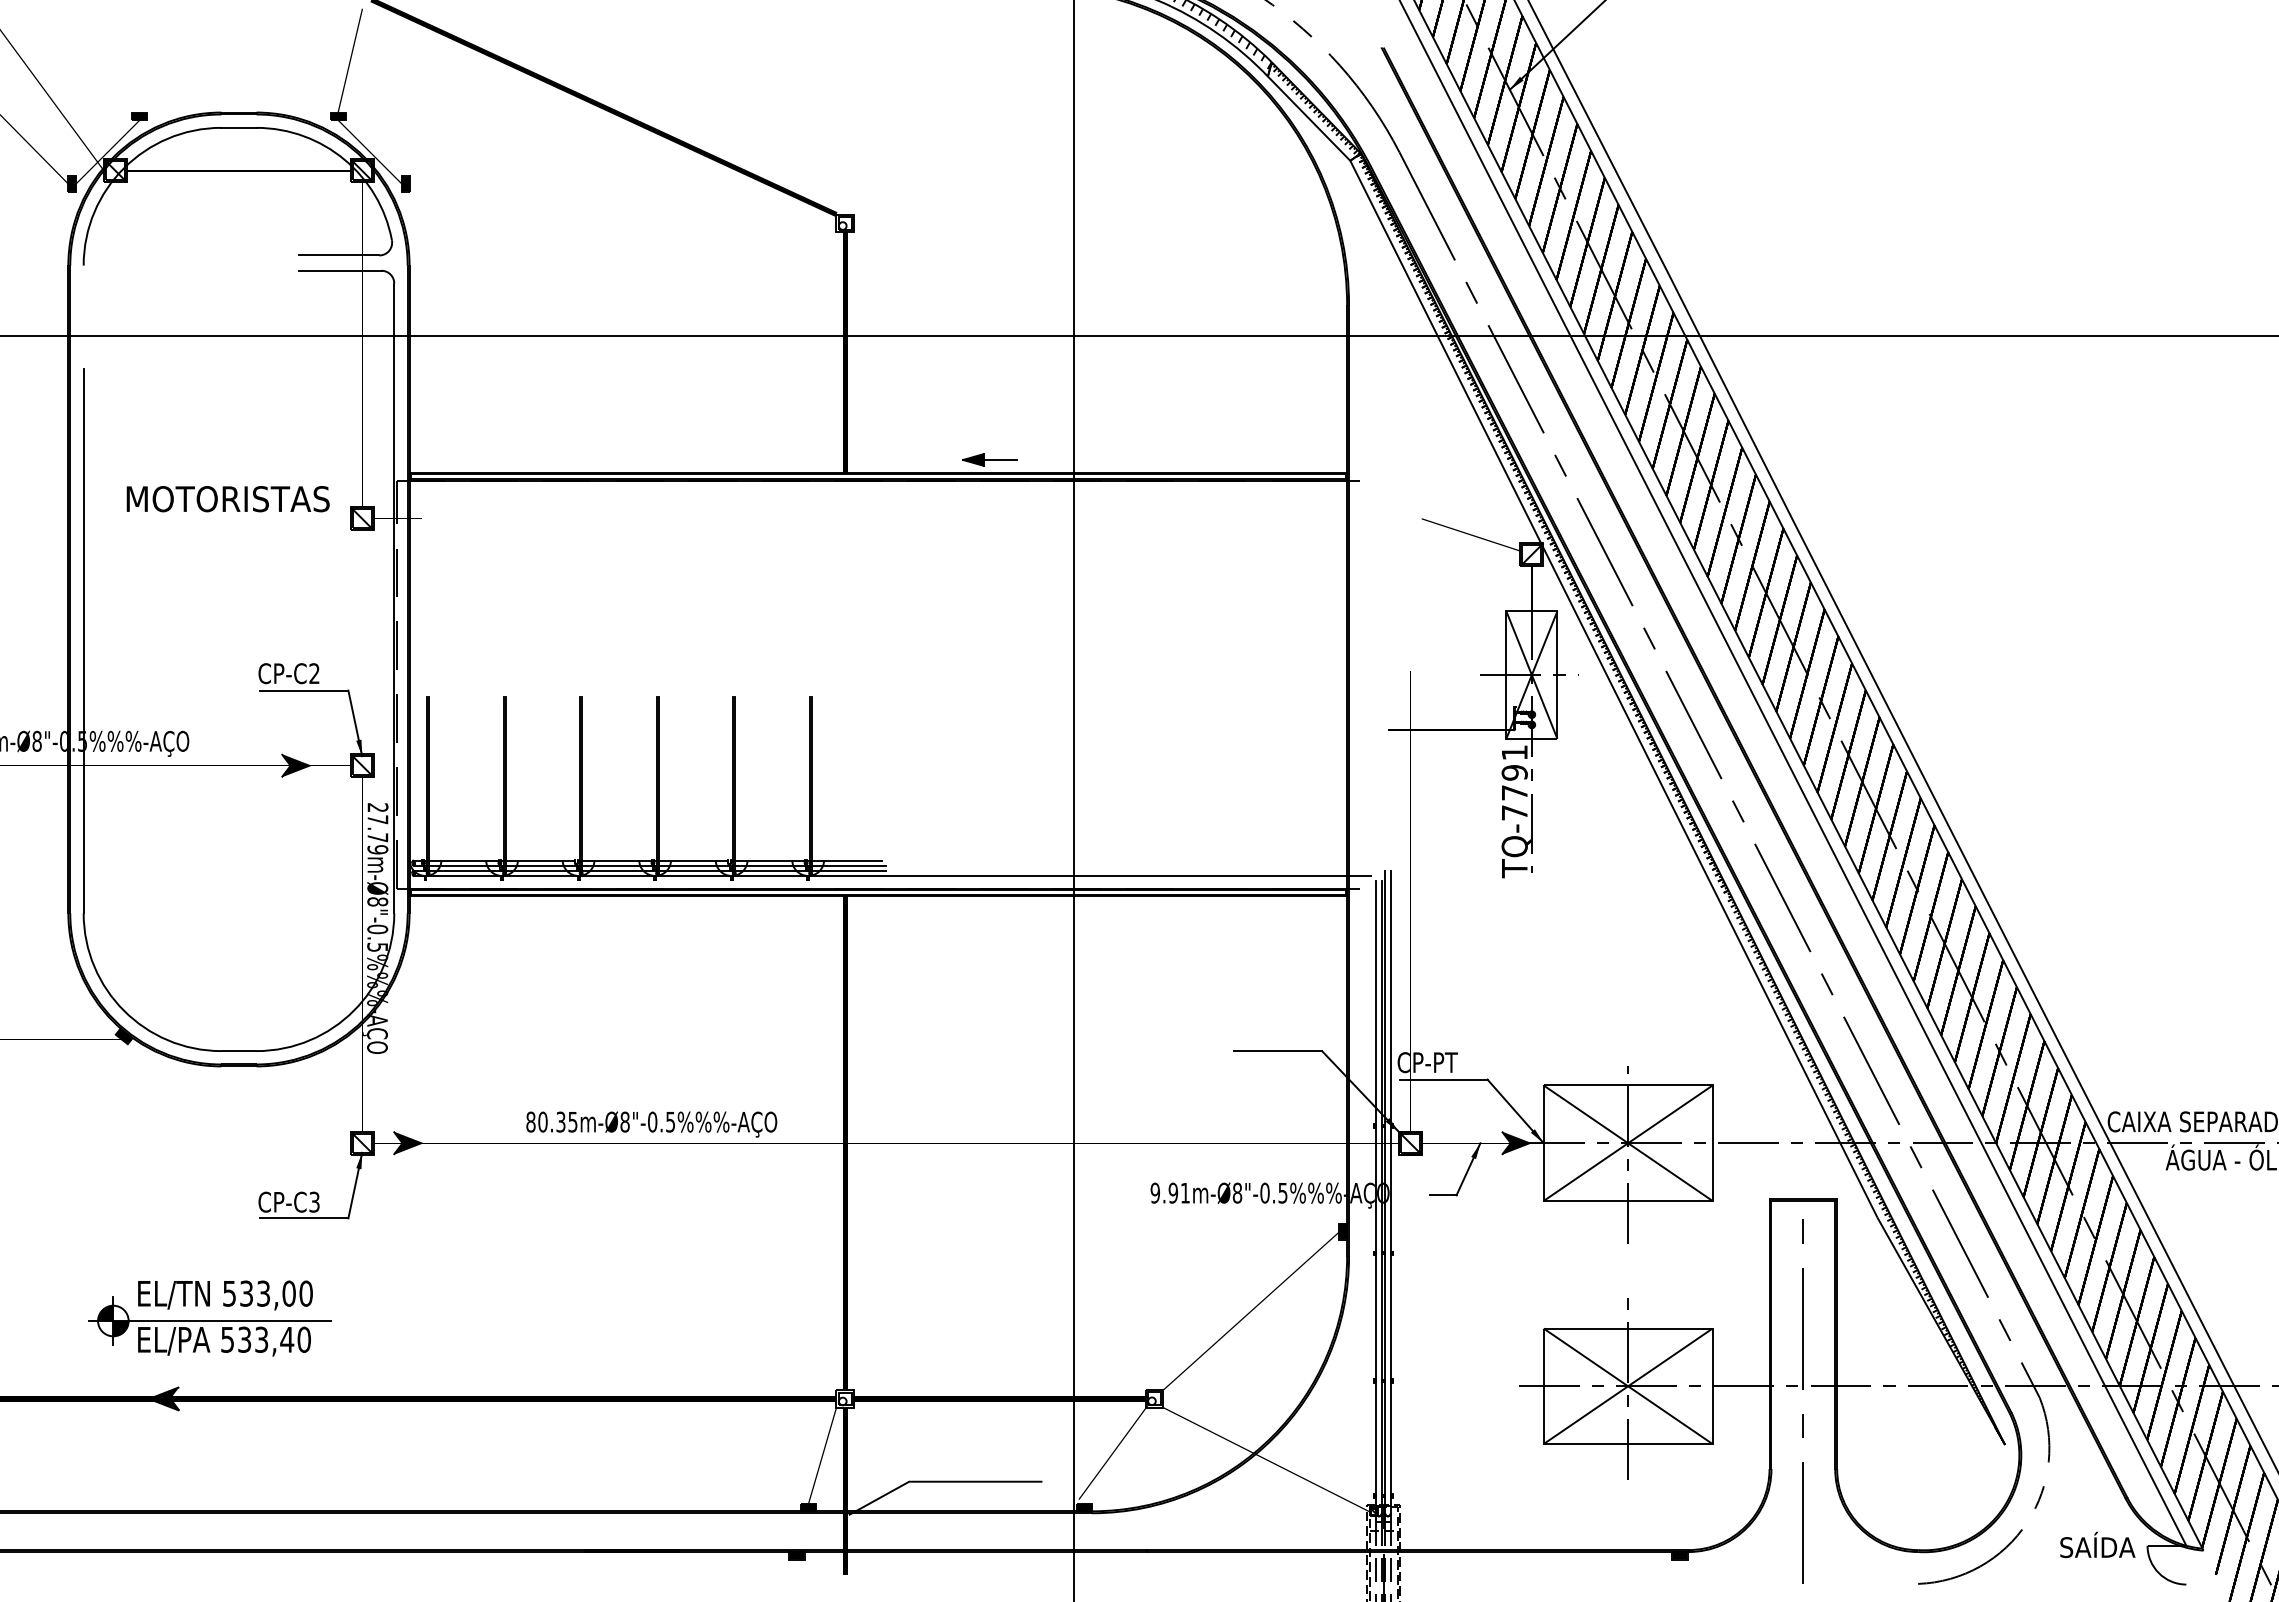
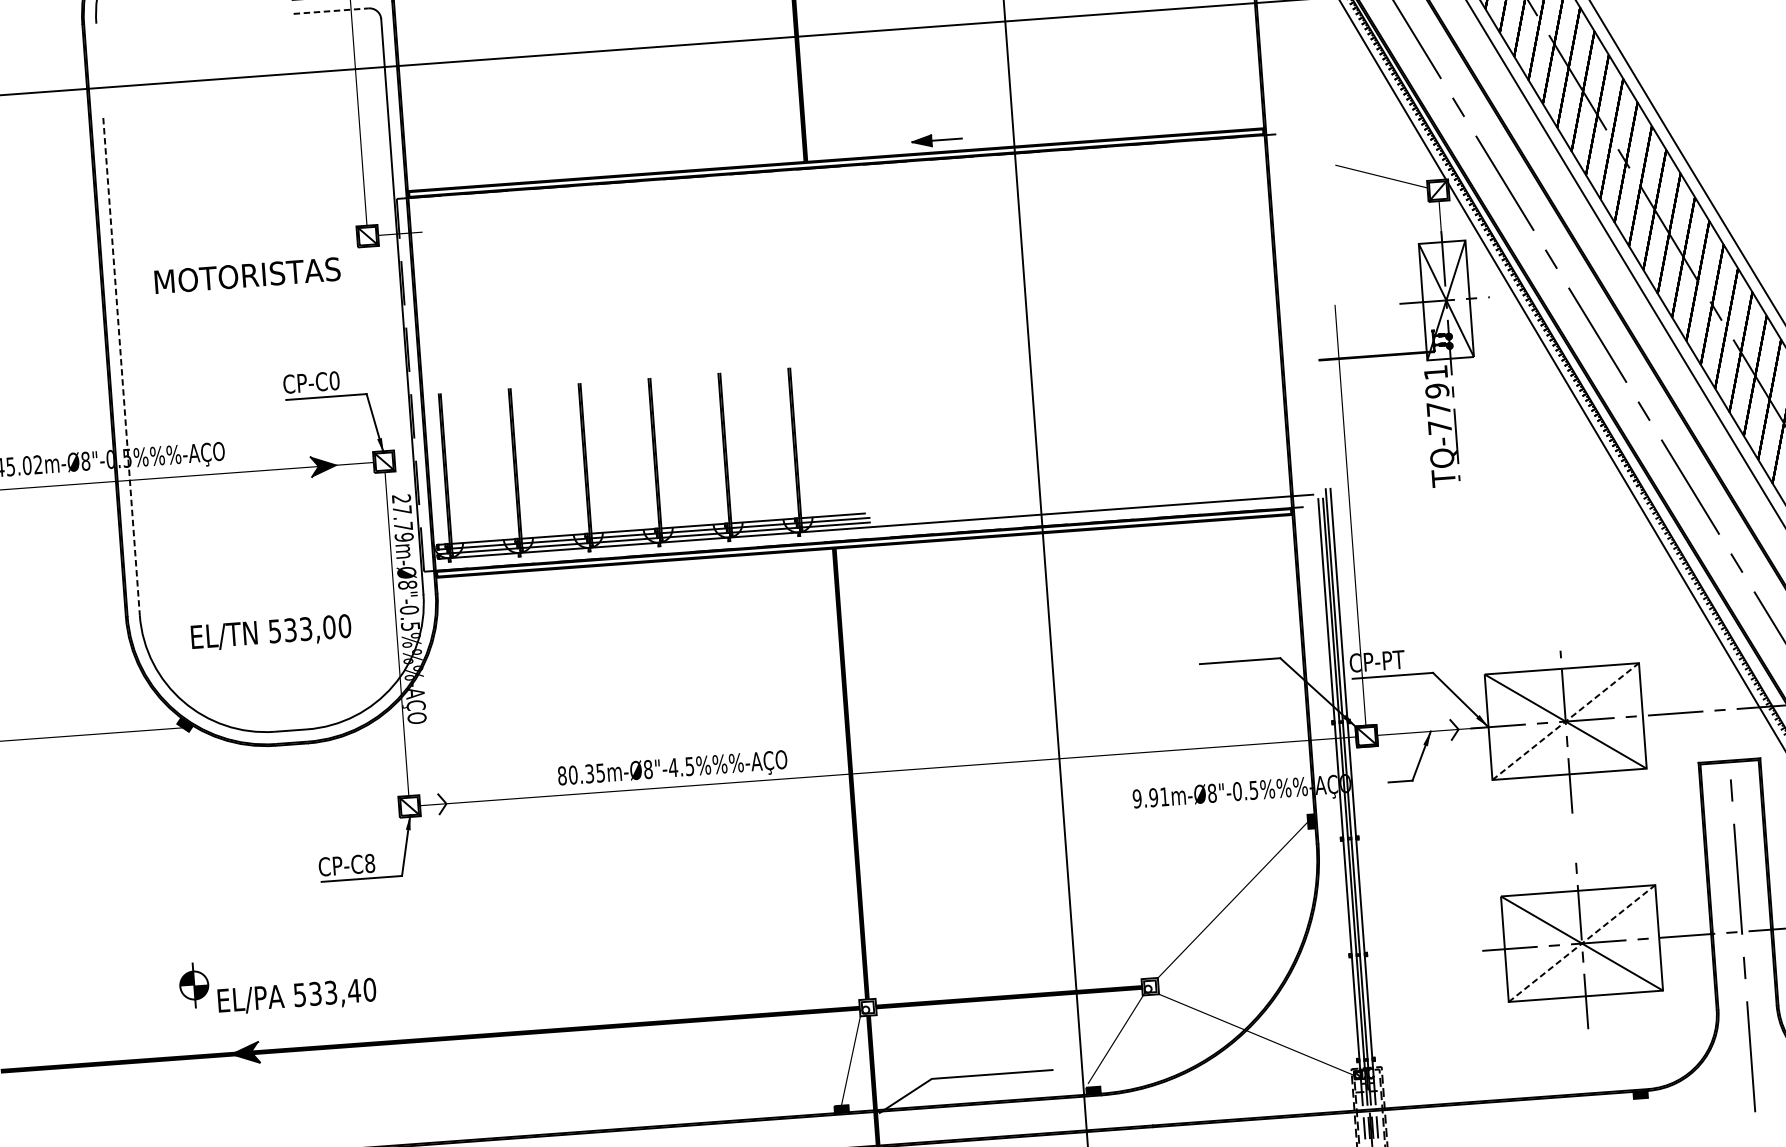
line: (340, 270) -> (331, 10), solid -> dashed
text: (227, 499) -> (246, 276), moved
line: (83, 641) -> (121, 366), solid -> dashed
text: (314, 673) -> (334, 380), CP-C2 -> CP-C0
text: (652, 1121) -> (673, 767), 80.35m-Ø8"-0.5%%%-AÇO -> 80.35m-Ø8"-4.5%%%-AÇO
fill: (408, 1142) -> (451, 802), removed
fill: (1517, 1142) -> (1464, 728), removed
line: (1628, 1142) -> (1565, 720), solid -> dashed
text: (314, 1201) -> (369, 862), CP-C3 -> CP-C8
text: (225, 1295) -> (271, 633), moved
line: (210, 1321) -> (283, 979), removed
line: (1628, 1386) -> (1582, 943), solid -> dashed

